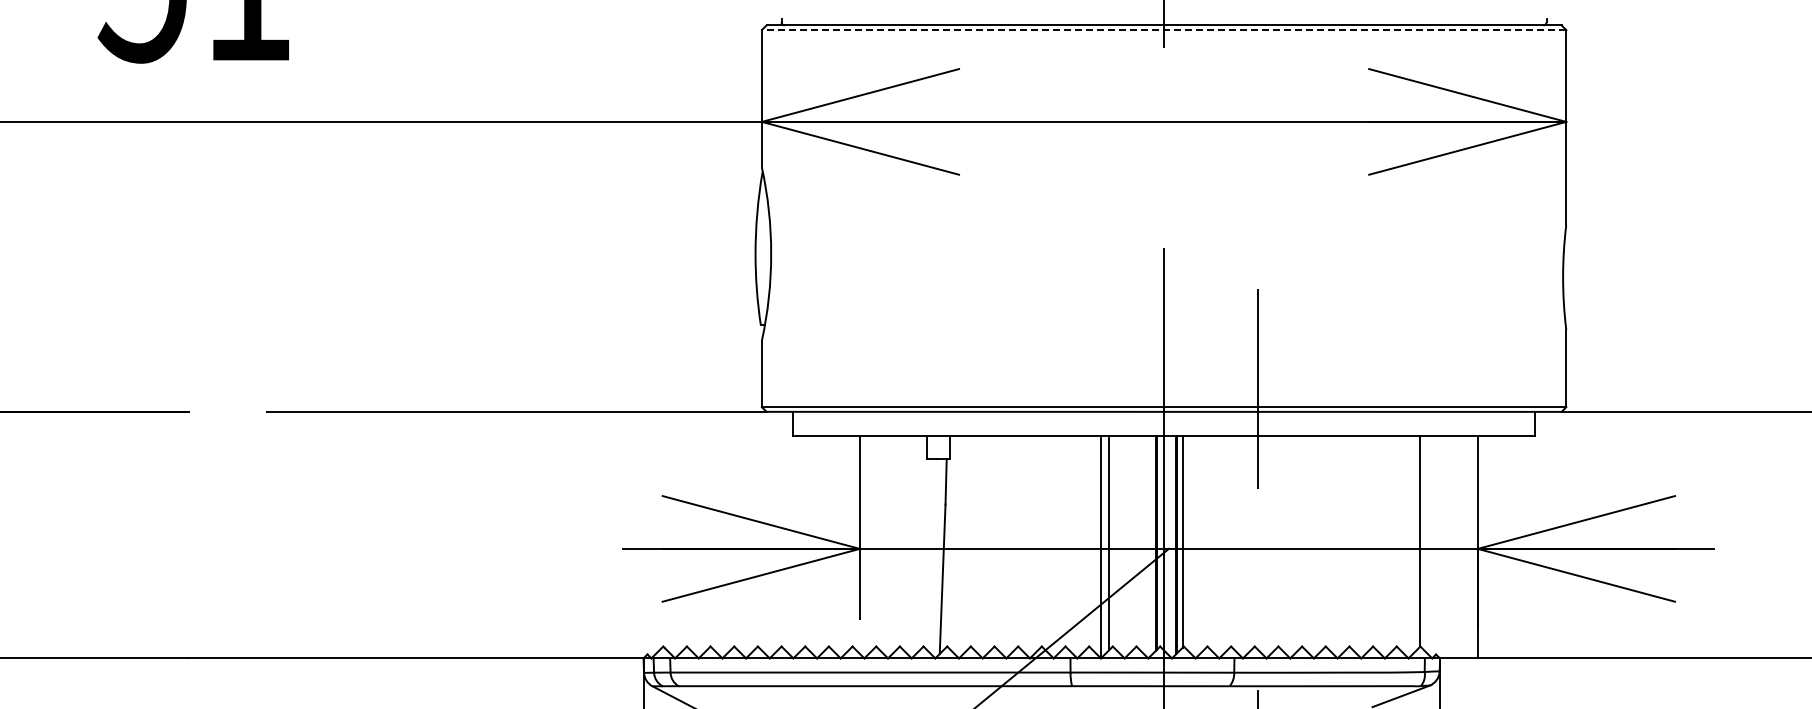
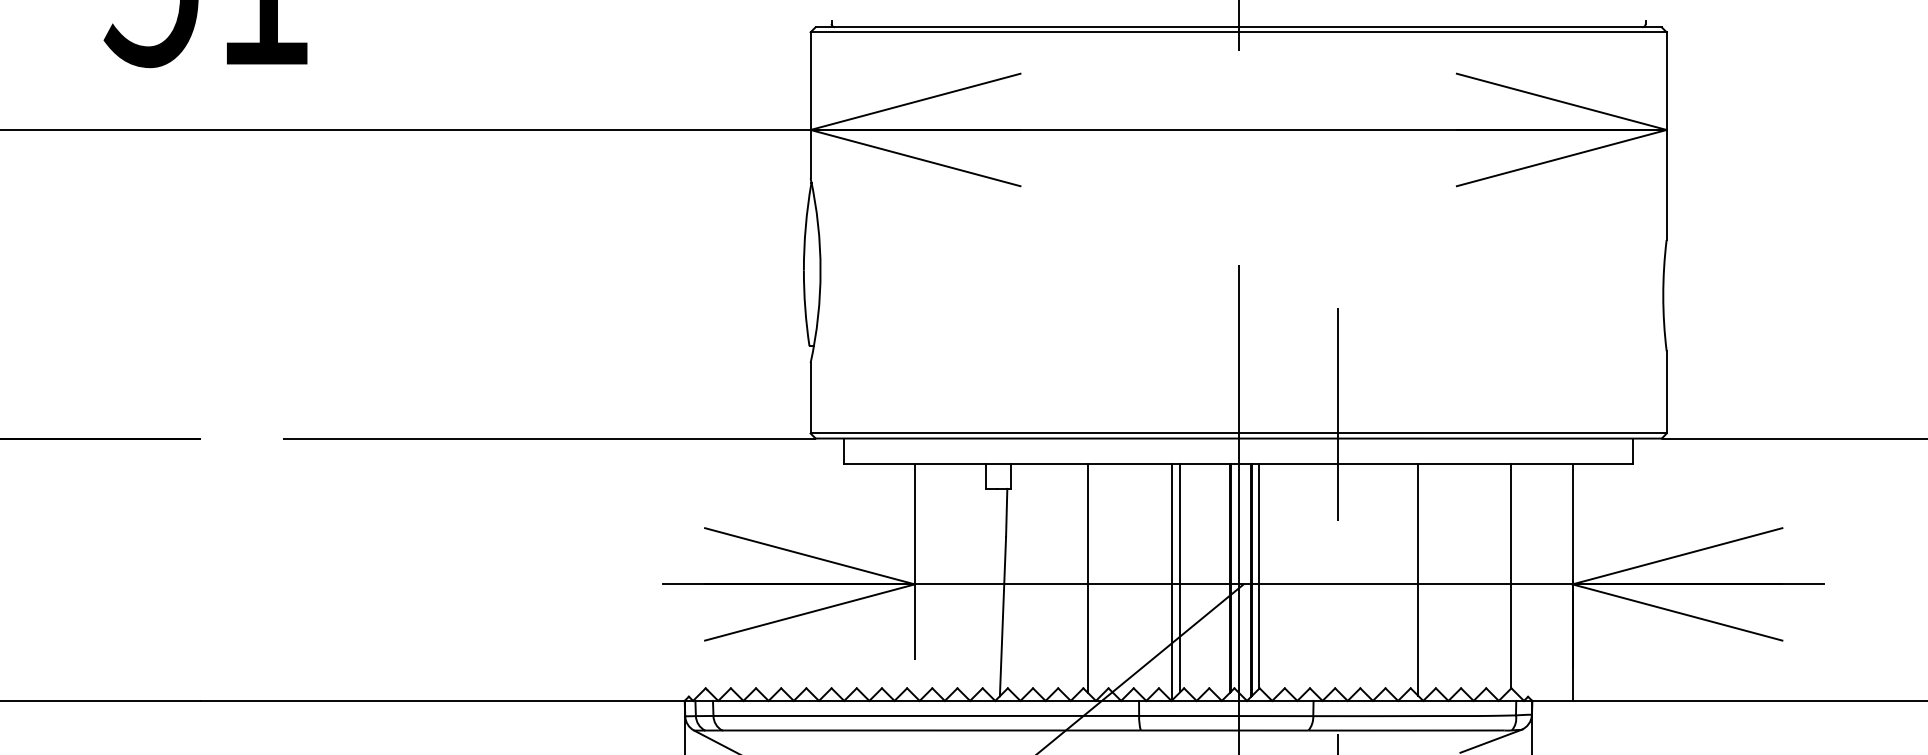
line: (1163, 30) -> (1238, 32), dashed -> solid
line: (1022, 542) -> (1087, 577), added
line: (1332, 544) -> (1417, 579), added

